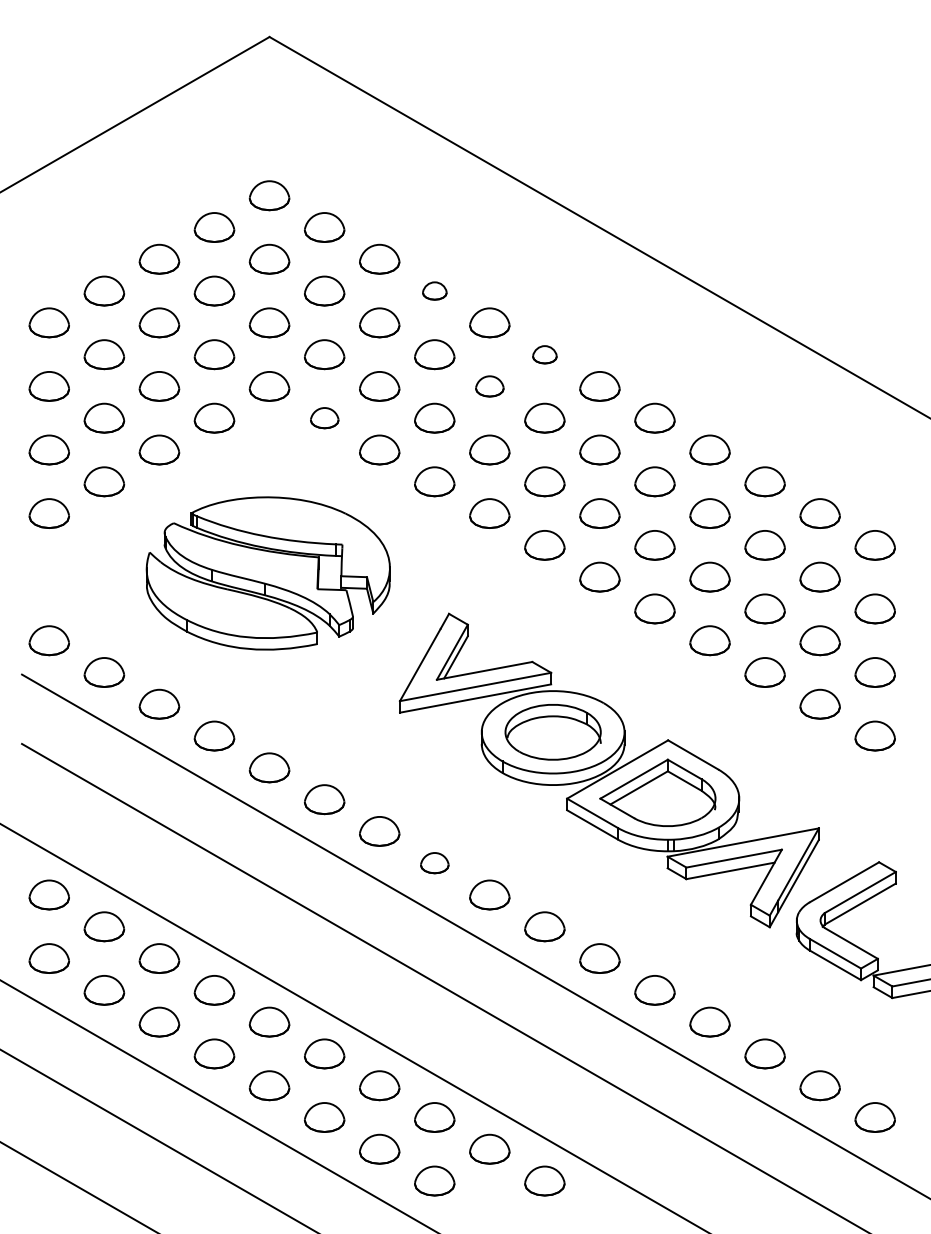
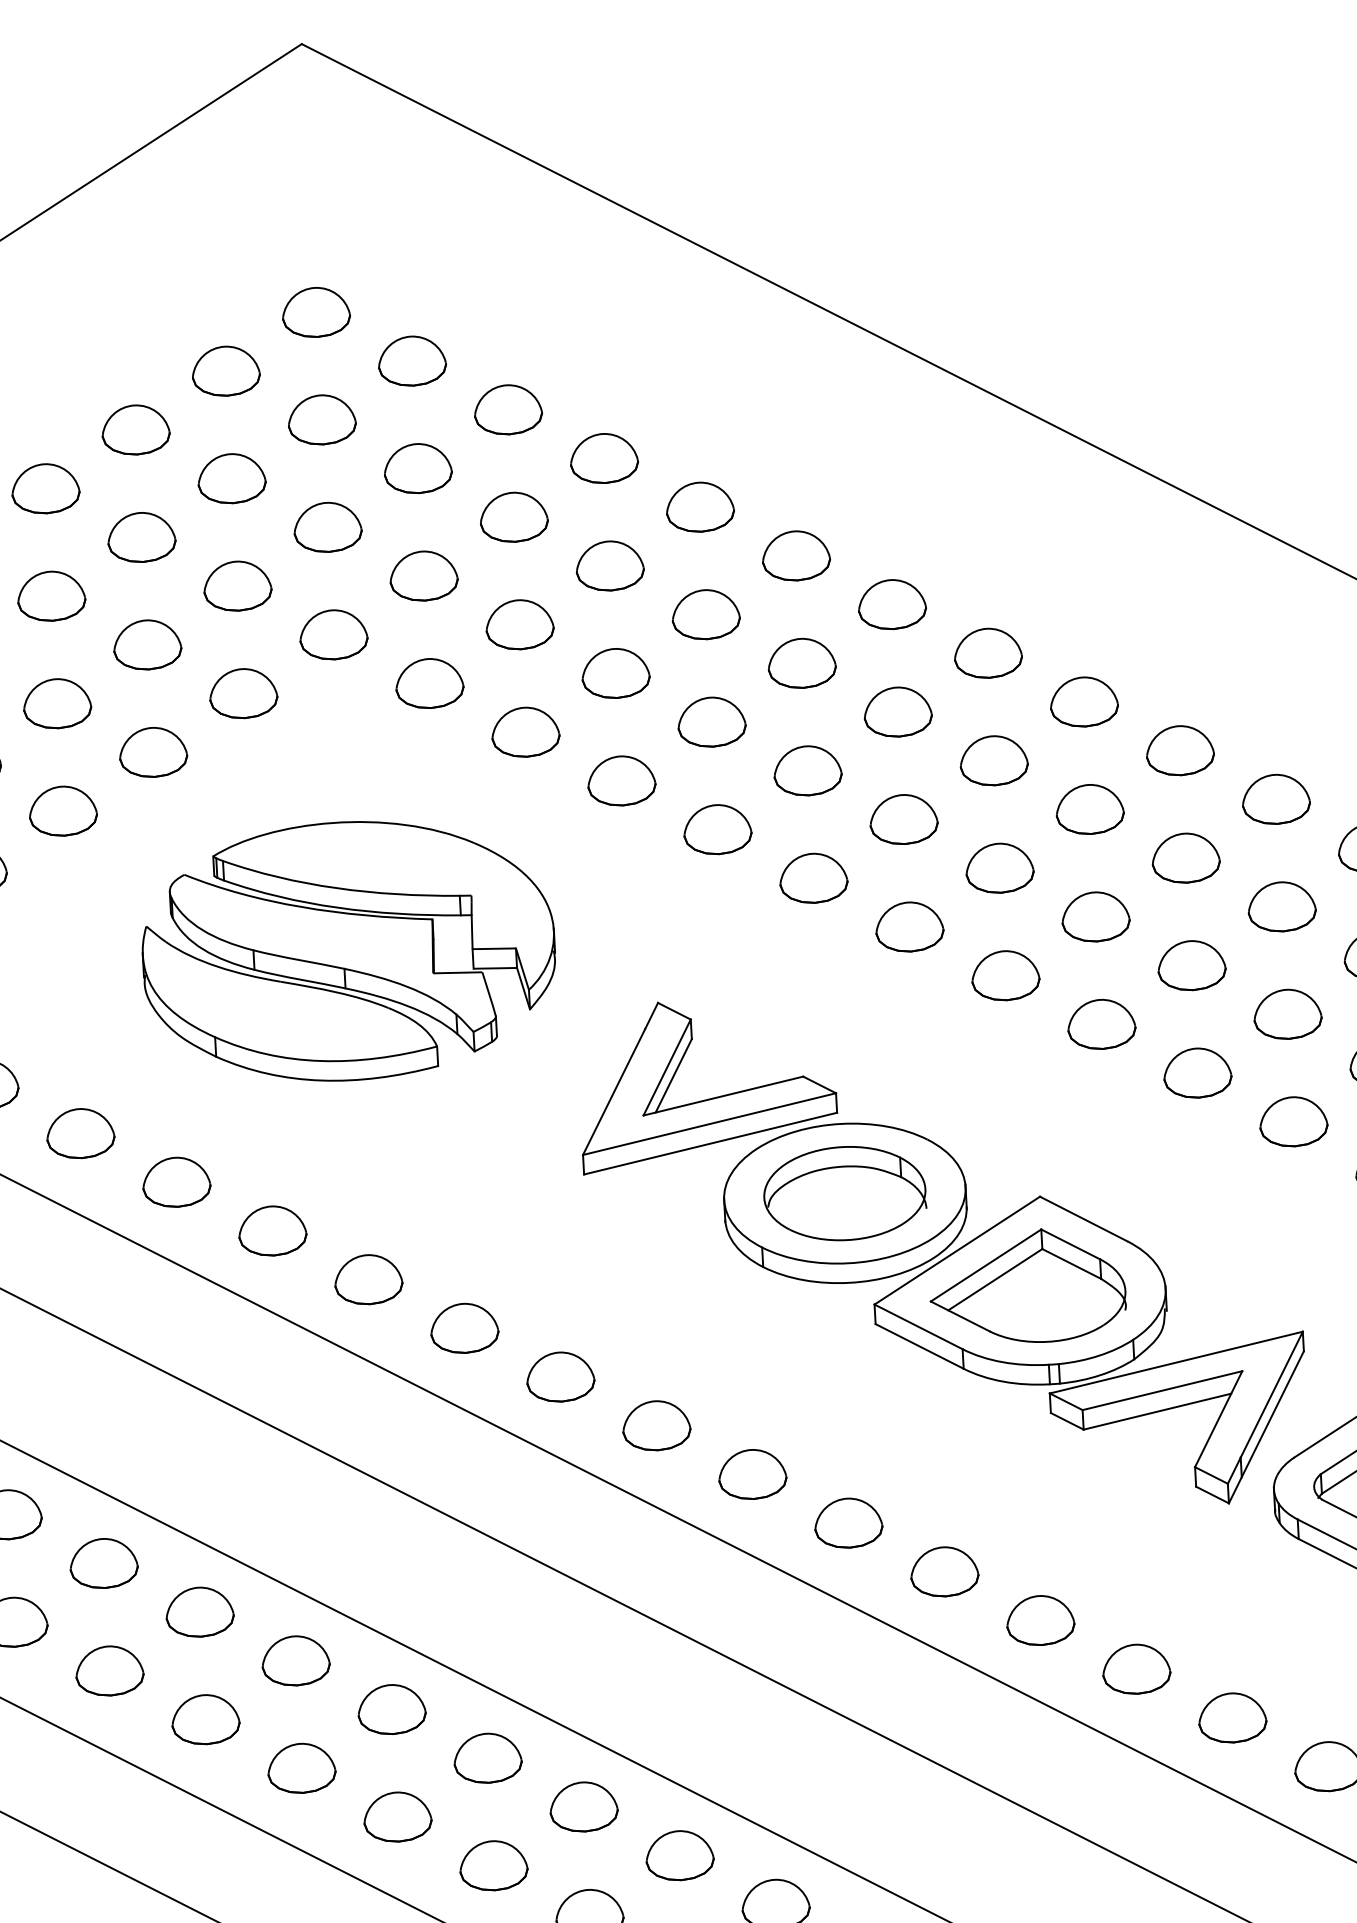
part: (434, 290) -> (603, 457), size x1.67
part: (544, 354) -> (795, 555), size x1.67
part: (489, 386) -> (705, 614), size x1.43
part: (324, 417) -> (429, 682), size x1.43
part: (434, 862) -> (656, 1424), size x1.43

